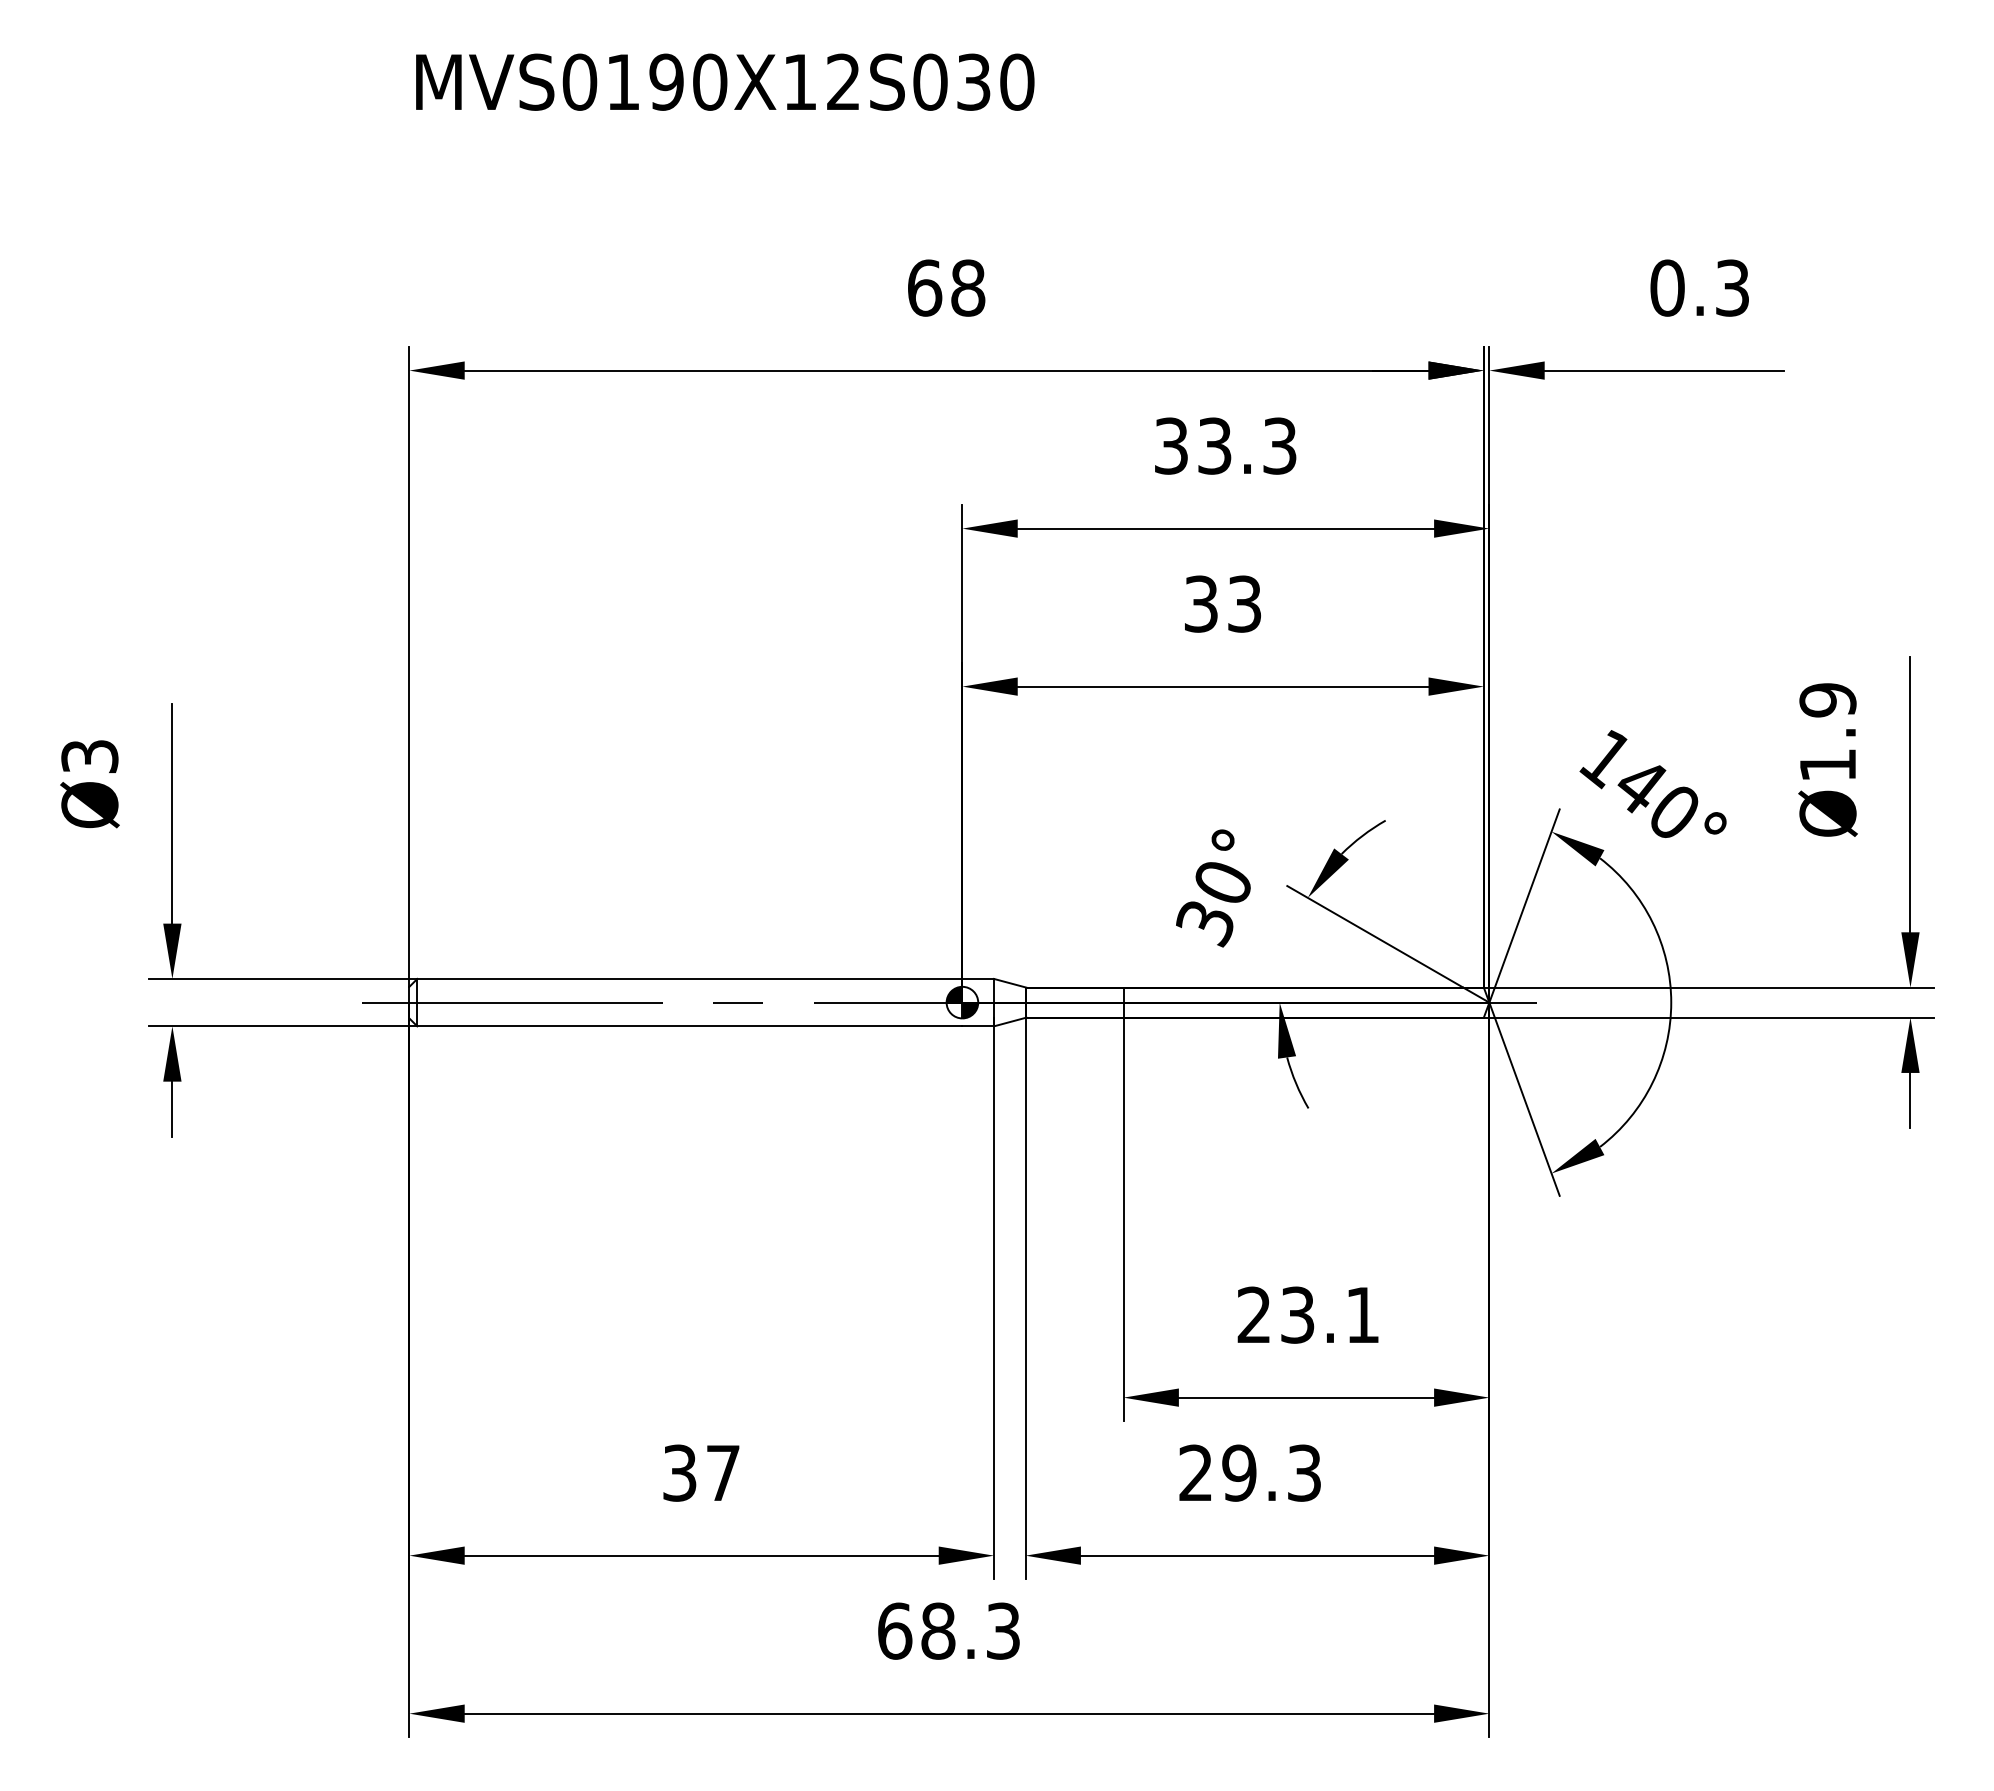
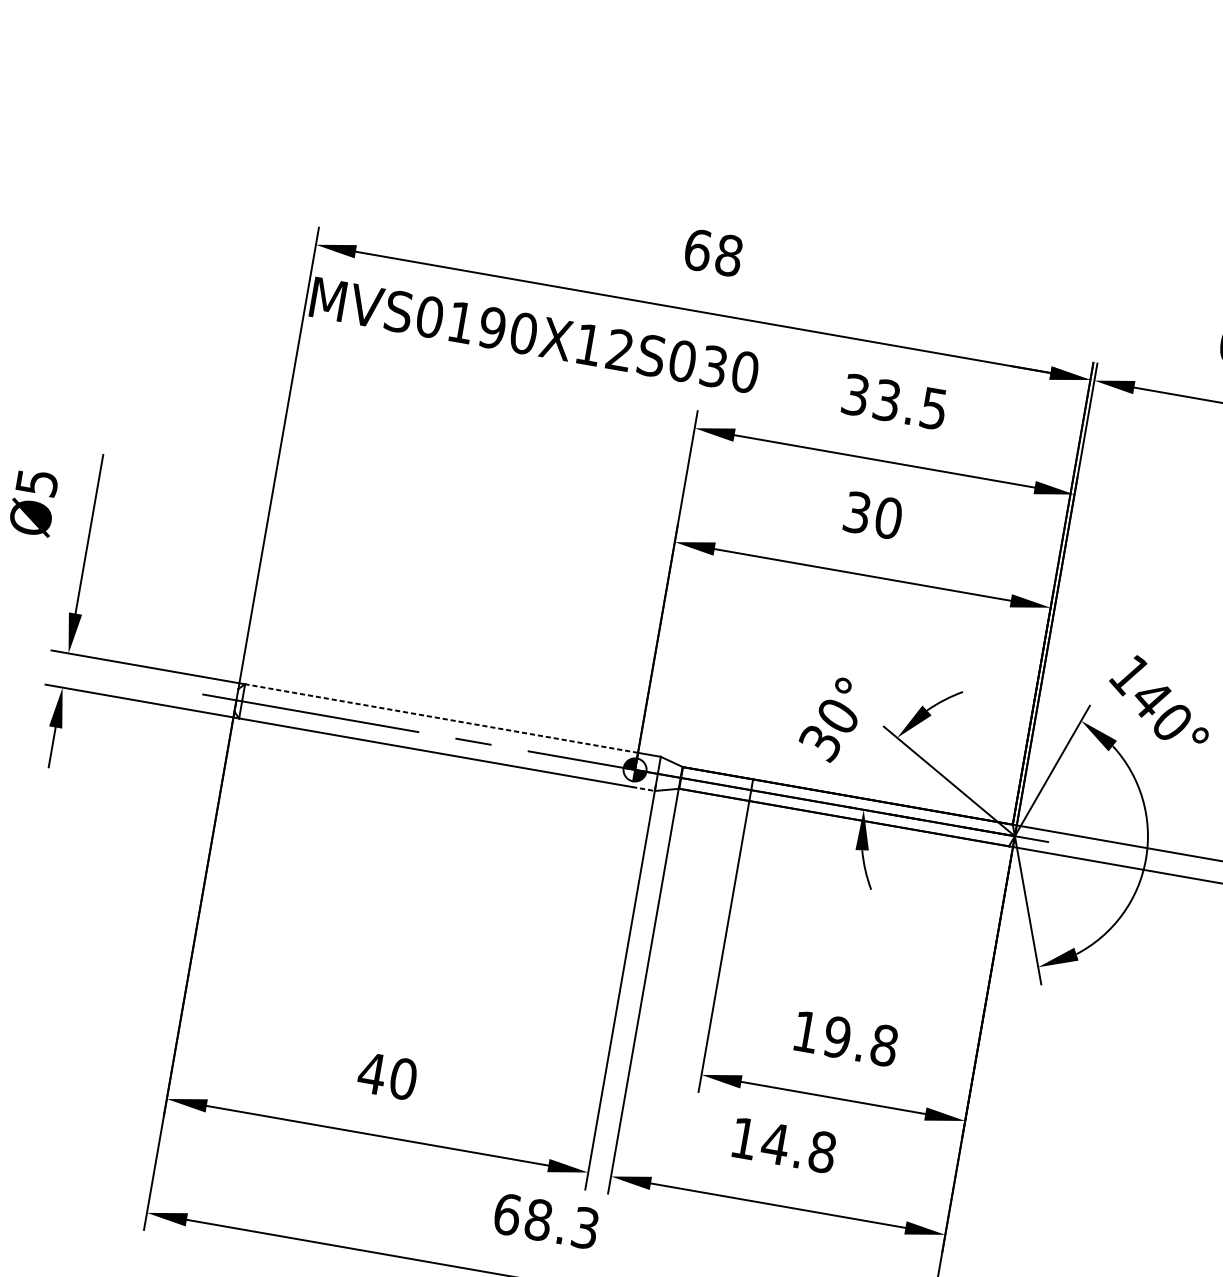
text: (725, 81) -> (535, 334), moved
text: (1279, 445) -> (933, 408), 33.3 -> 33.5
text: (1244, 603) -> (888, 517), 33 -> 30
text: (89, 756) -> (36, 482), Ø3 -> Ø5
line: (689, 978) -> (441, 718), solid -> dashed
line: (978, 1026) -> (643, 789), solid -> dashed
text: (1308, 1314) -> (845, 1038), 23.1 -> 19.8
text: (700, 1472) -> (387, 1075), 37 -> 40
text: (1250, 1472) -> (783, 1144), 29.3 -> 14.8

